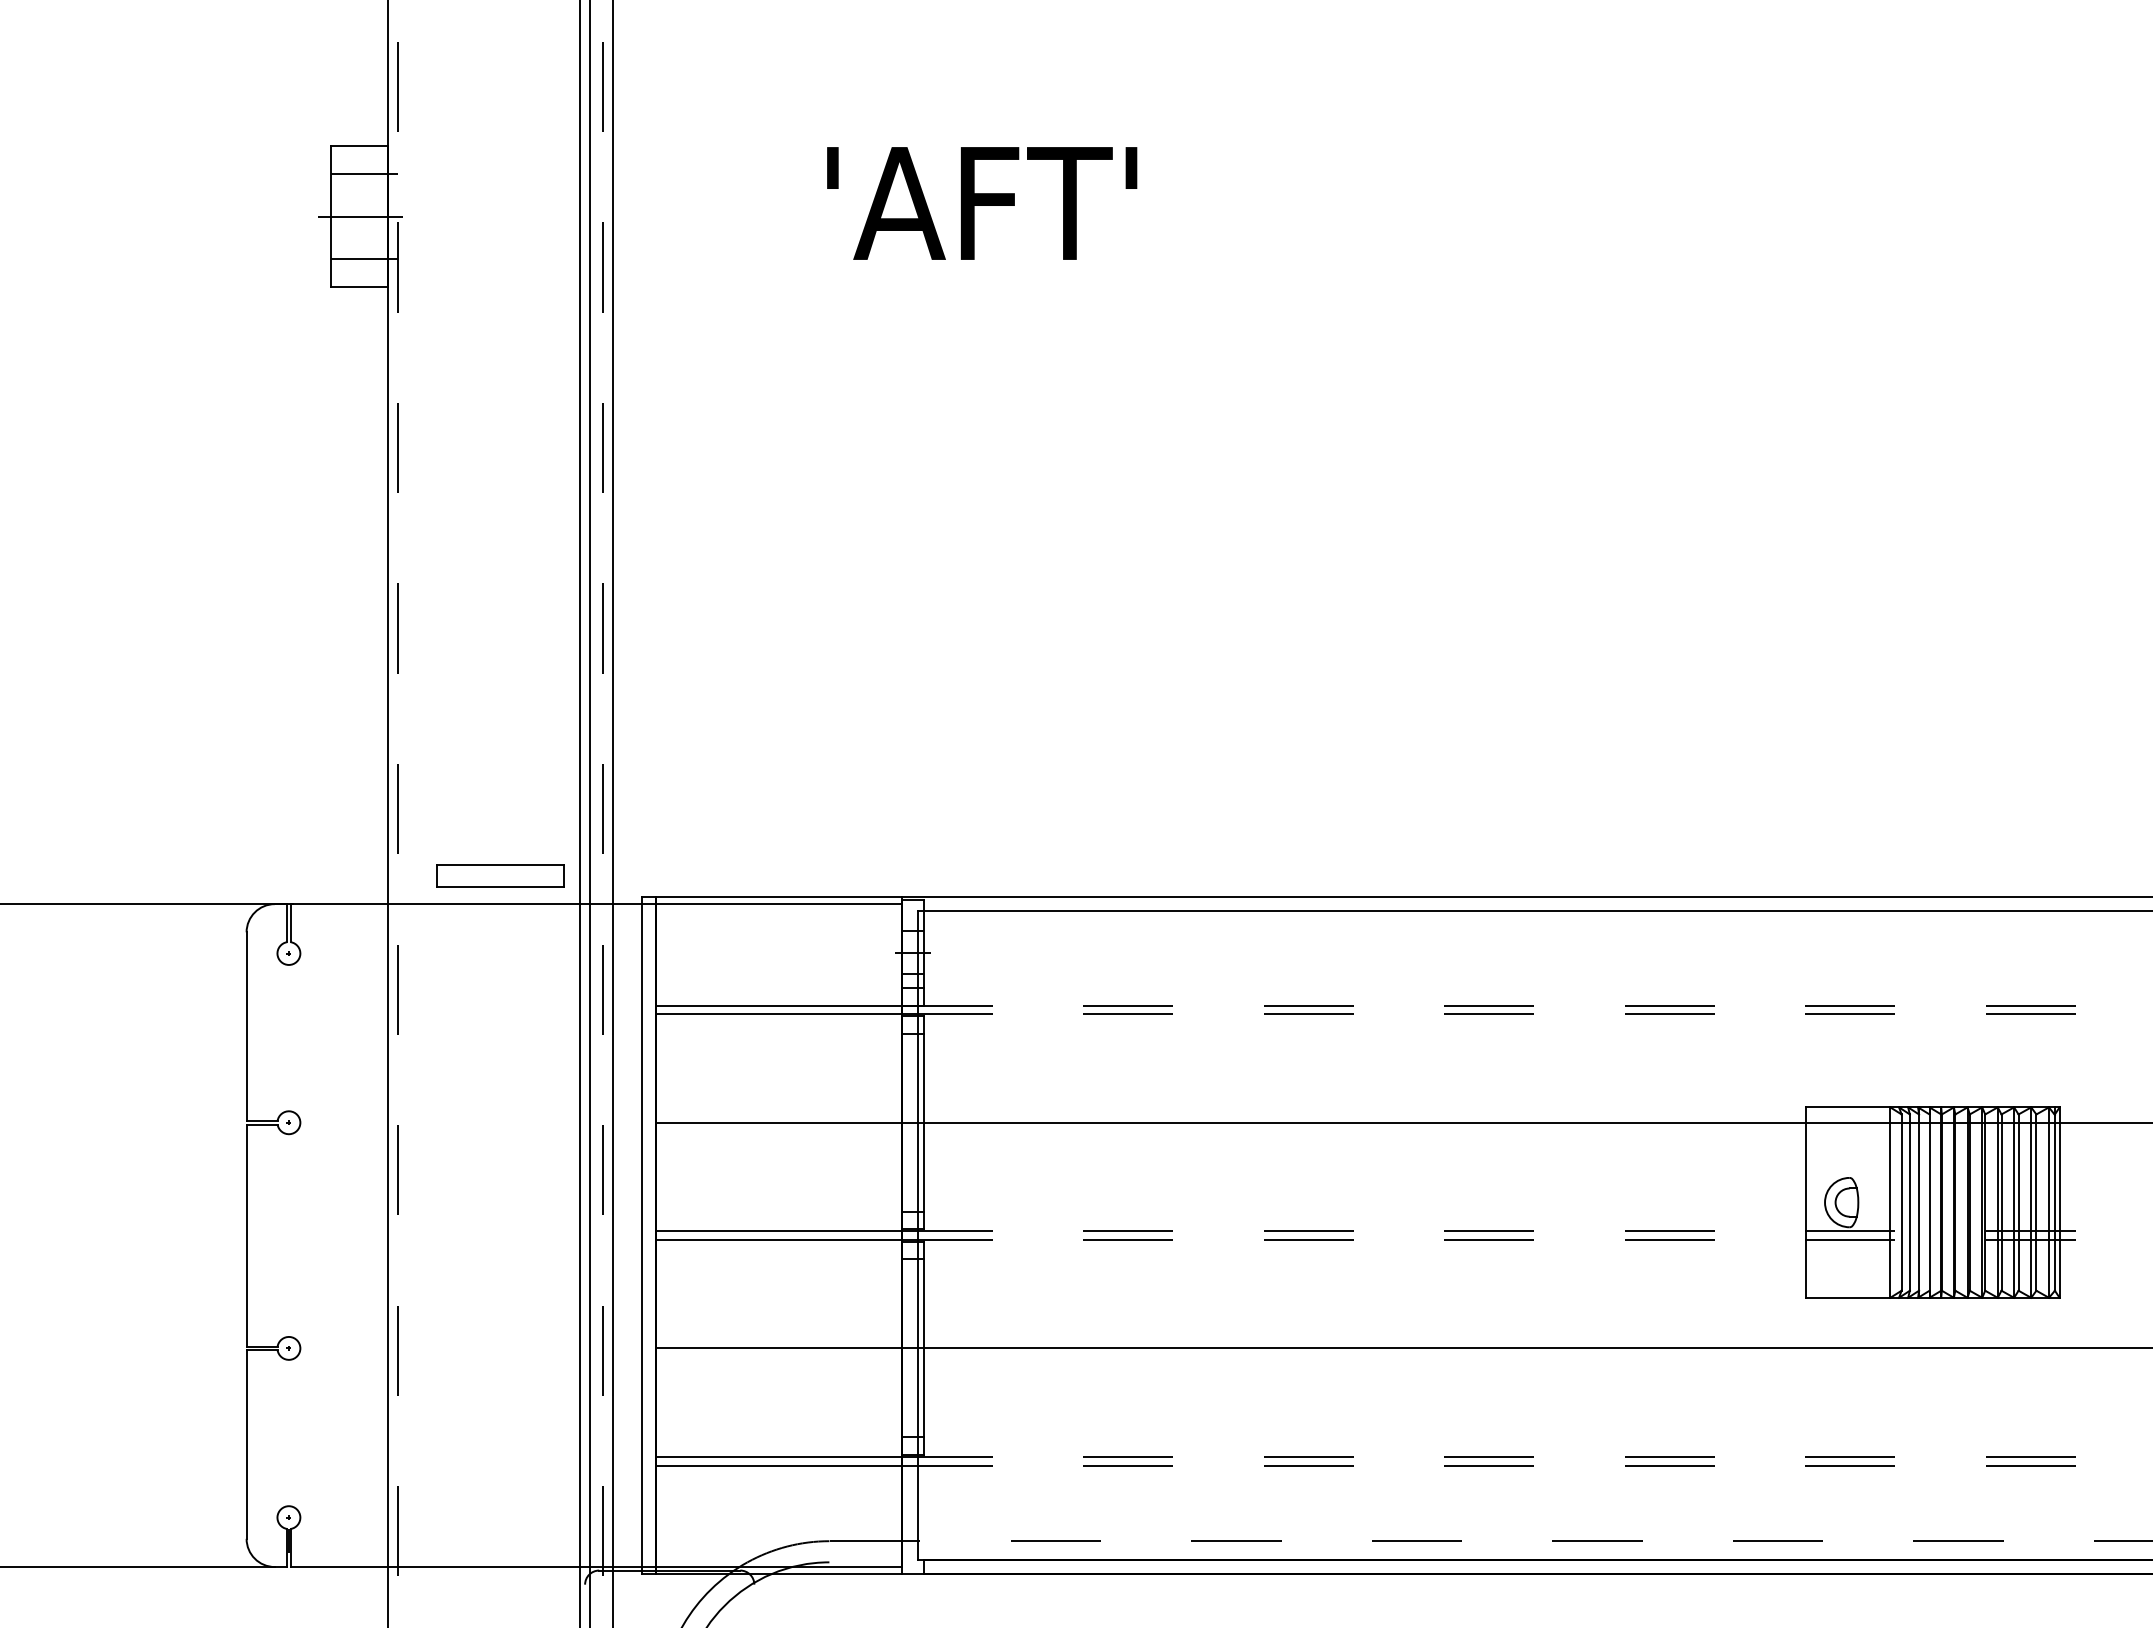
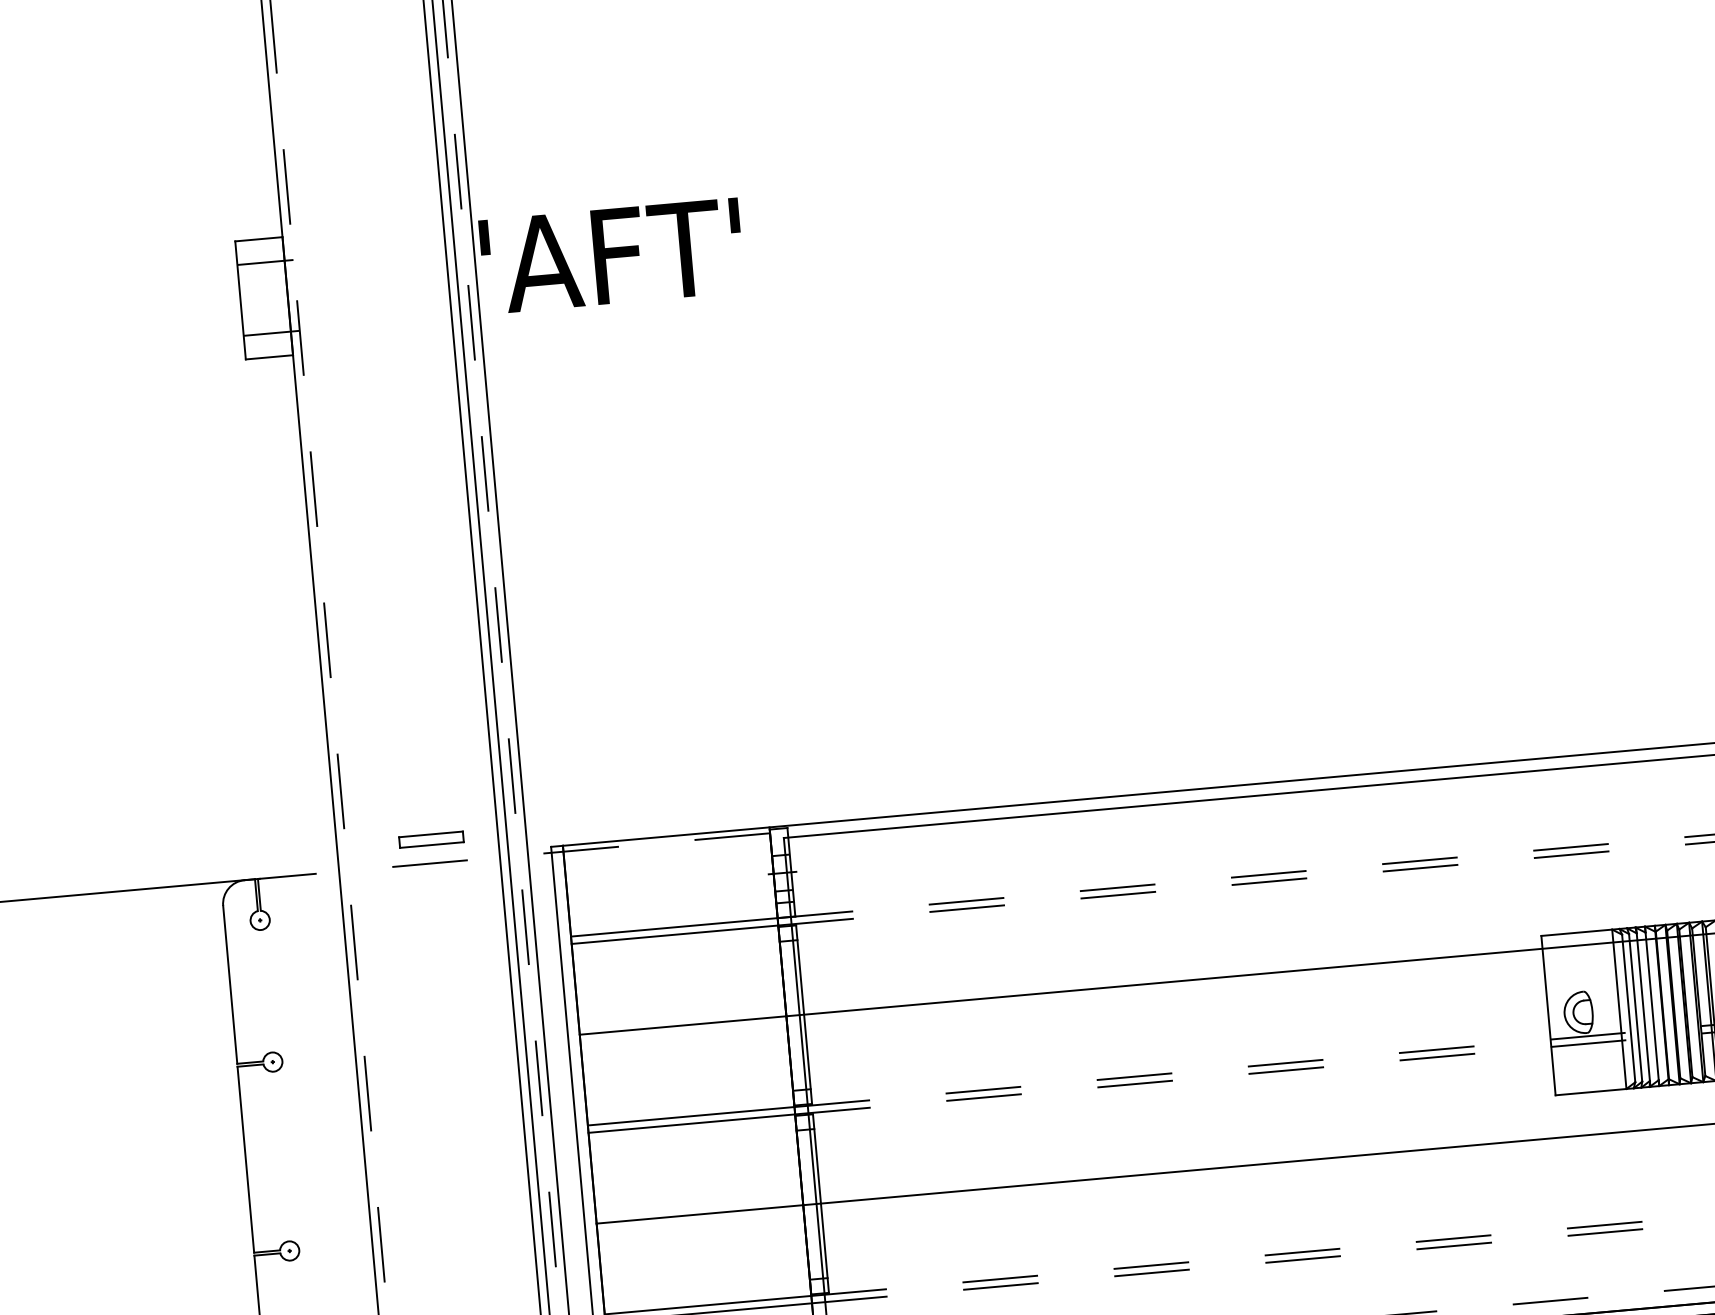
text: (982, 203) -> (612, 256), moved
line: (359, 216) -> (264, 298), removed
part: (500, 875) -> (431, 839), size x0.6
line: (596, 904) -> (513, 856), solid -> dashed

